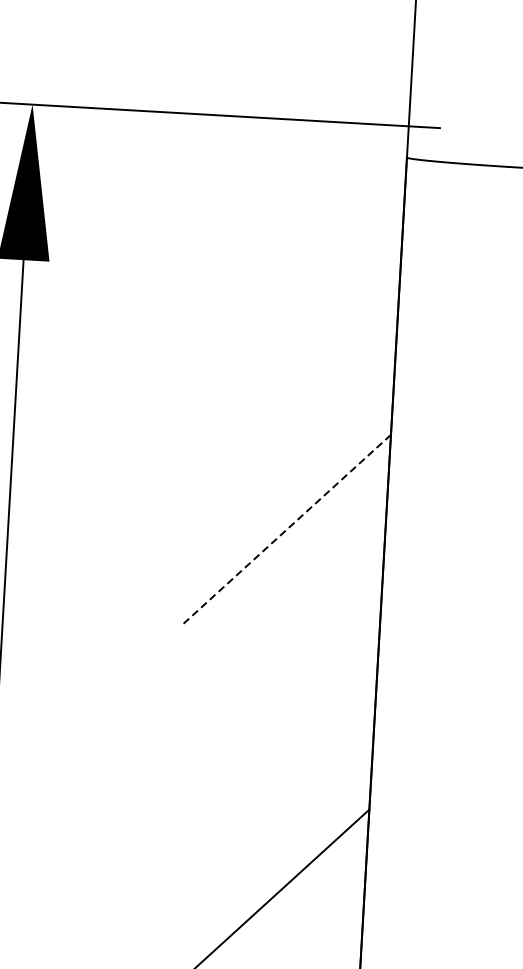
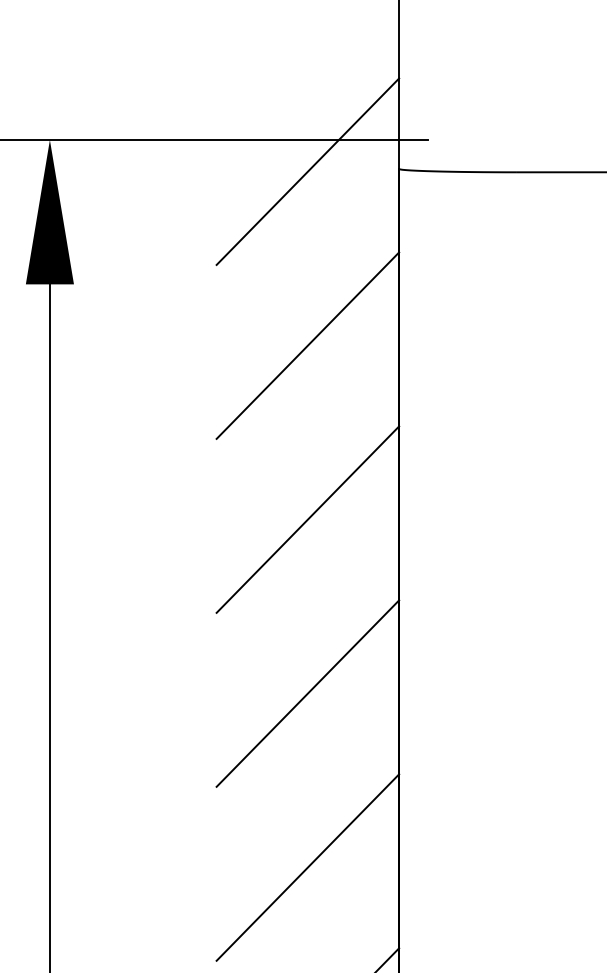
line: (308, 154) -> (307, 171), added
line: (297, 342) -> (307, 345), added
line: (286, 529) -> (307, 519), dashed -> solid
line: (275, 716) -> (307, 693), added

